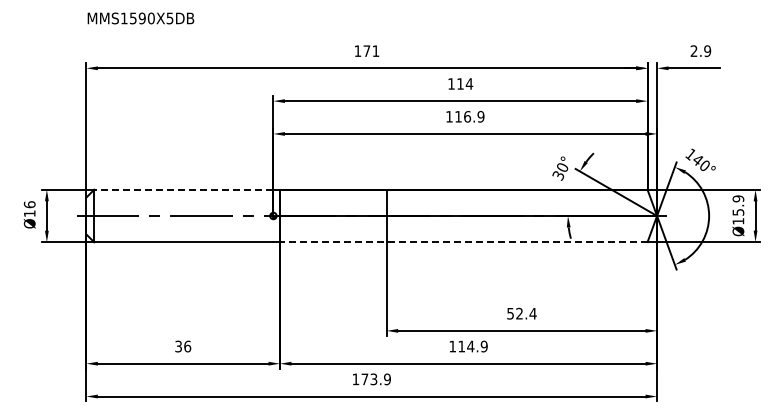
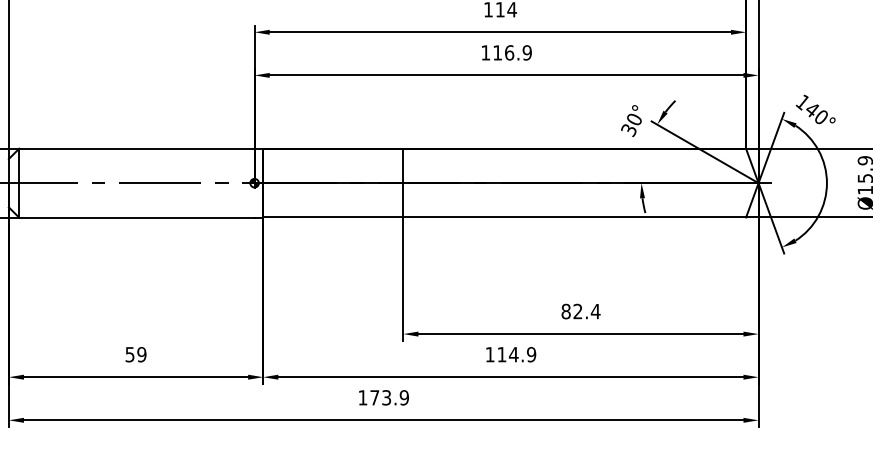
line: (183, 189) -> (136, 148), dashed -> solid
line: (463, 242) -> (504, 217), dashed -> solid
text: (510, 313) -> (566, 311), 52.4 -> 82.4
text: (183, 346) -> (136, 354), 36 -> 59

